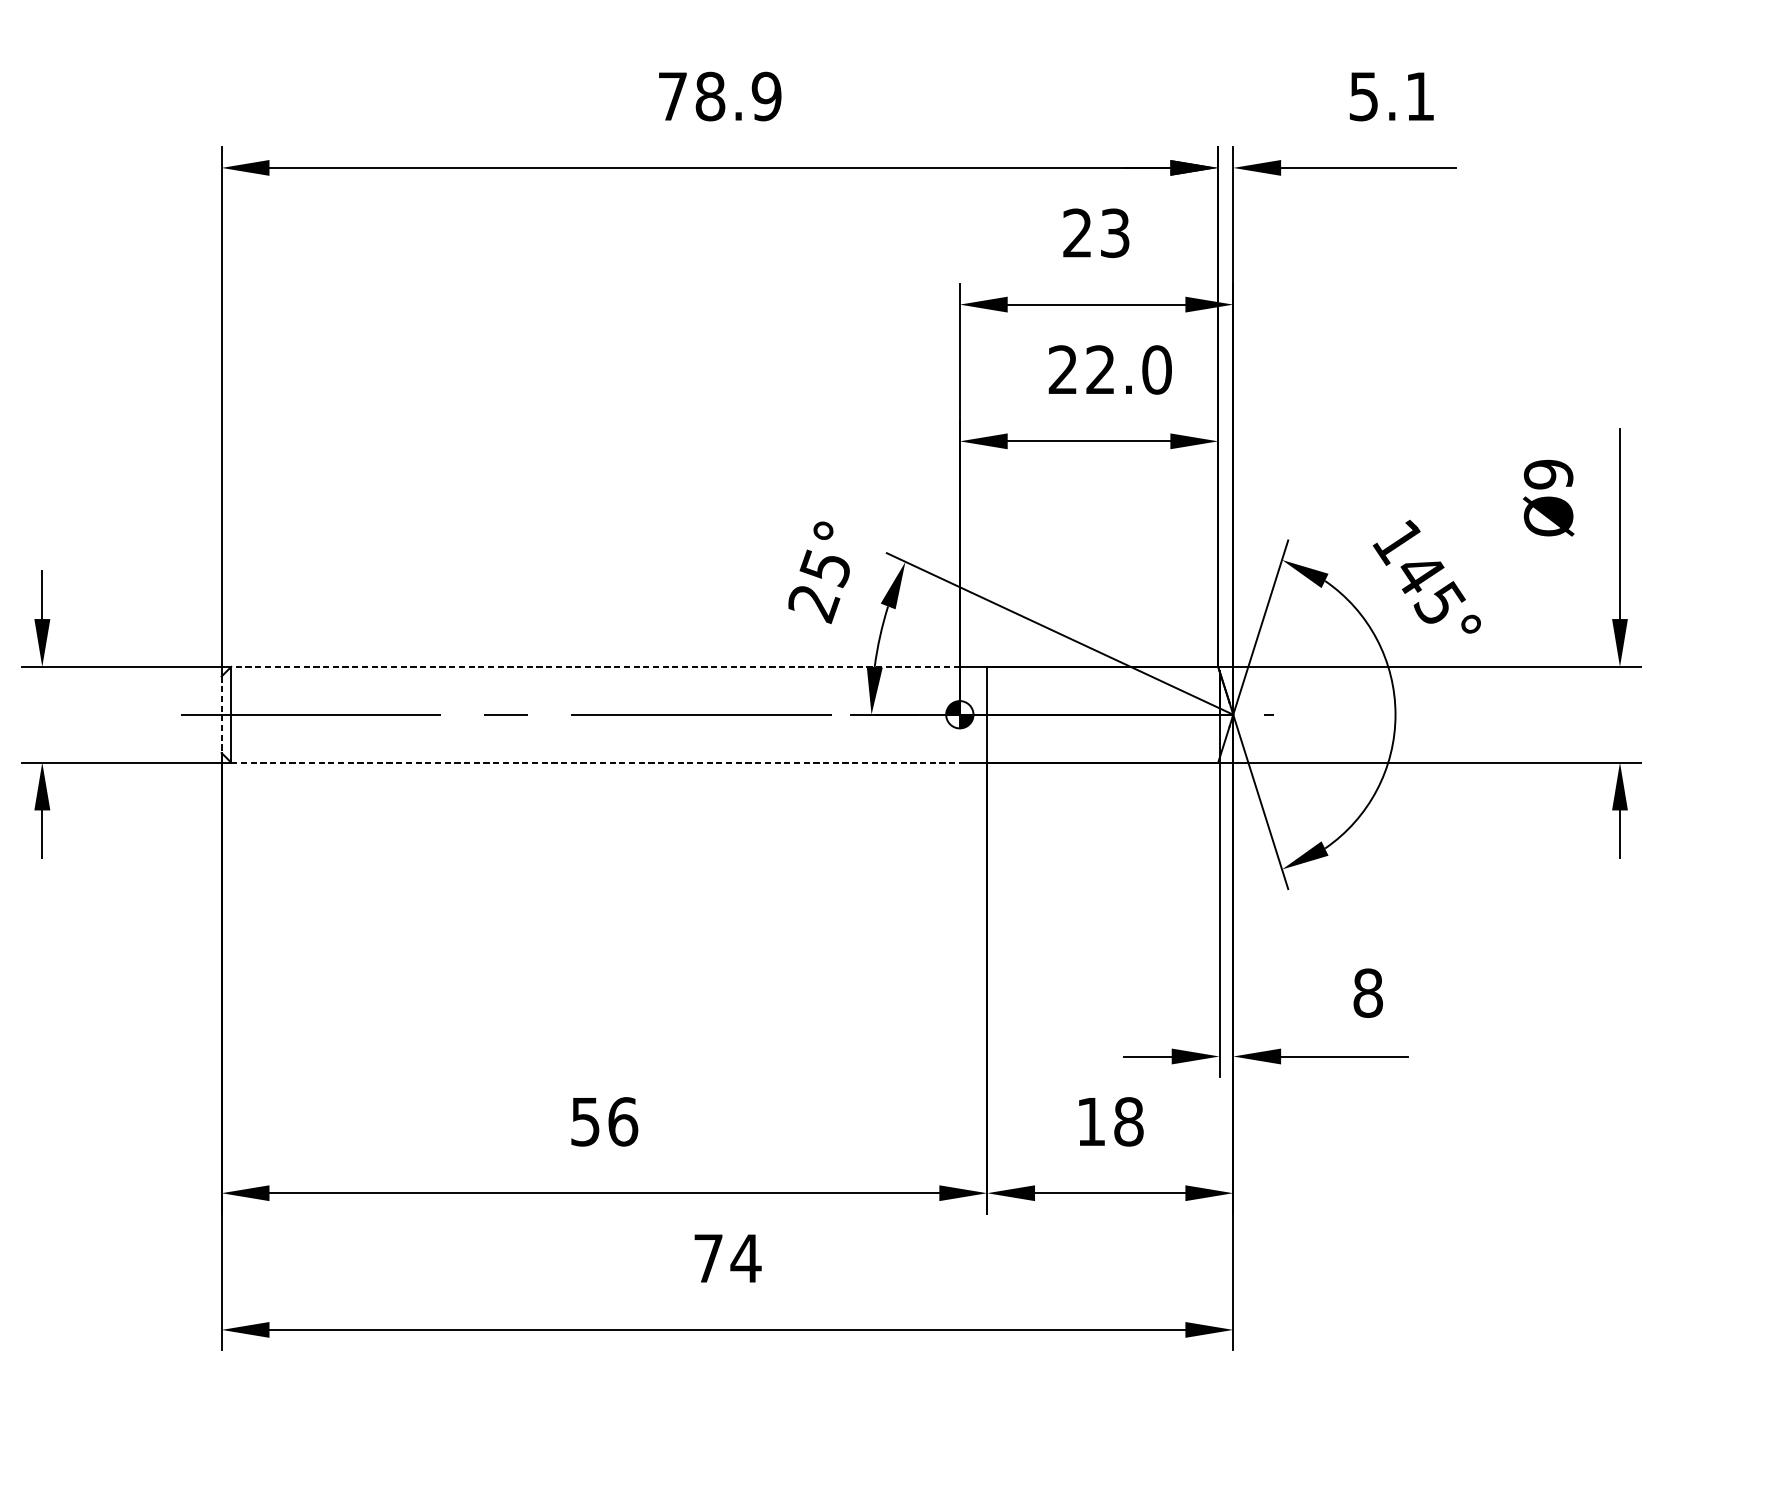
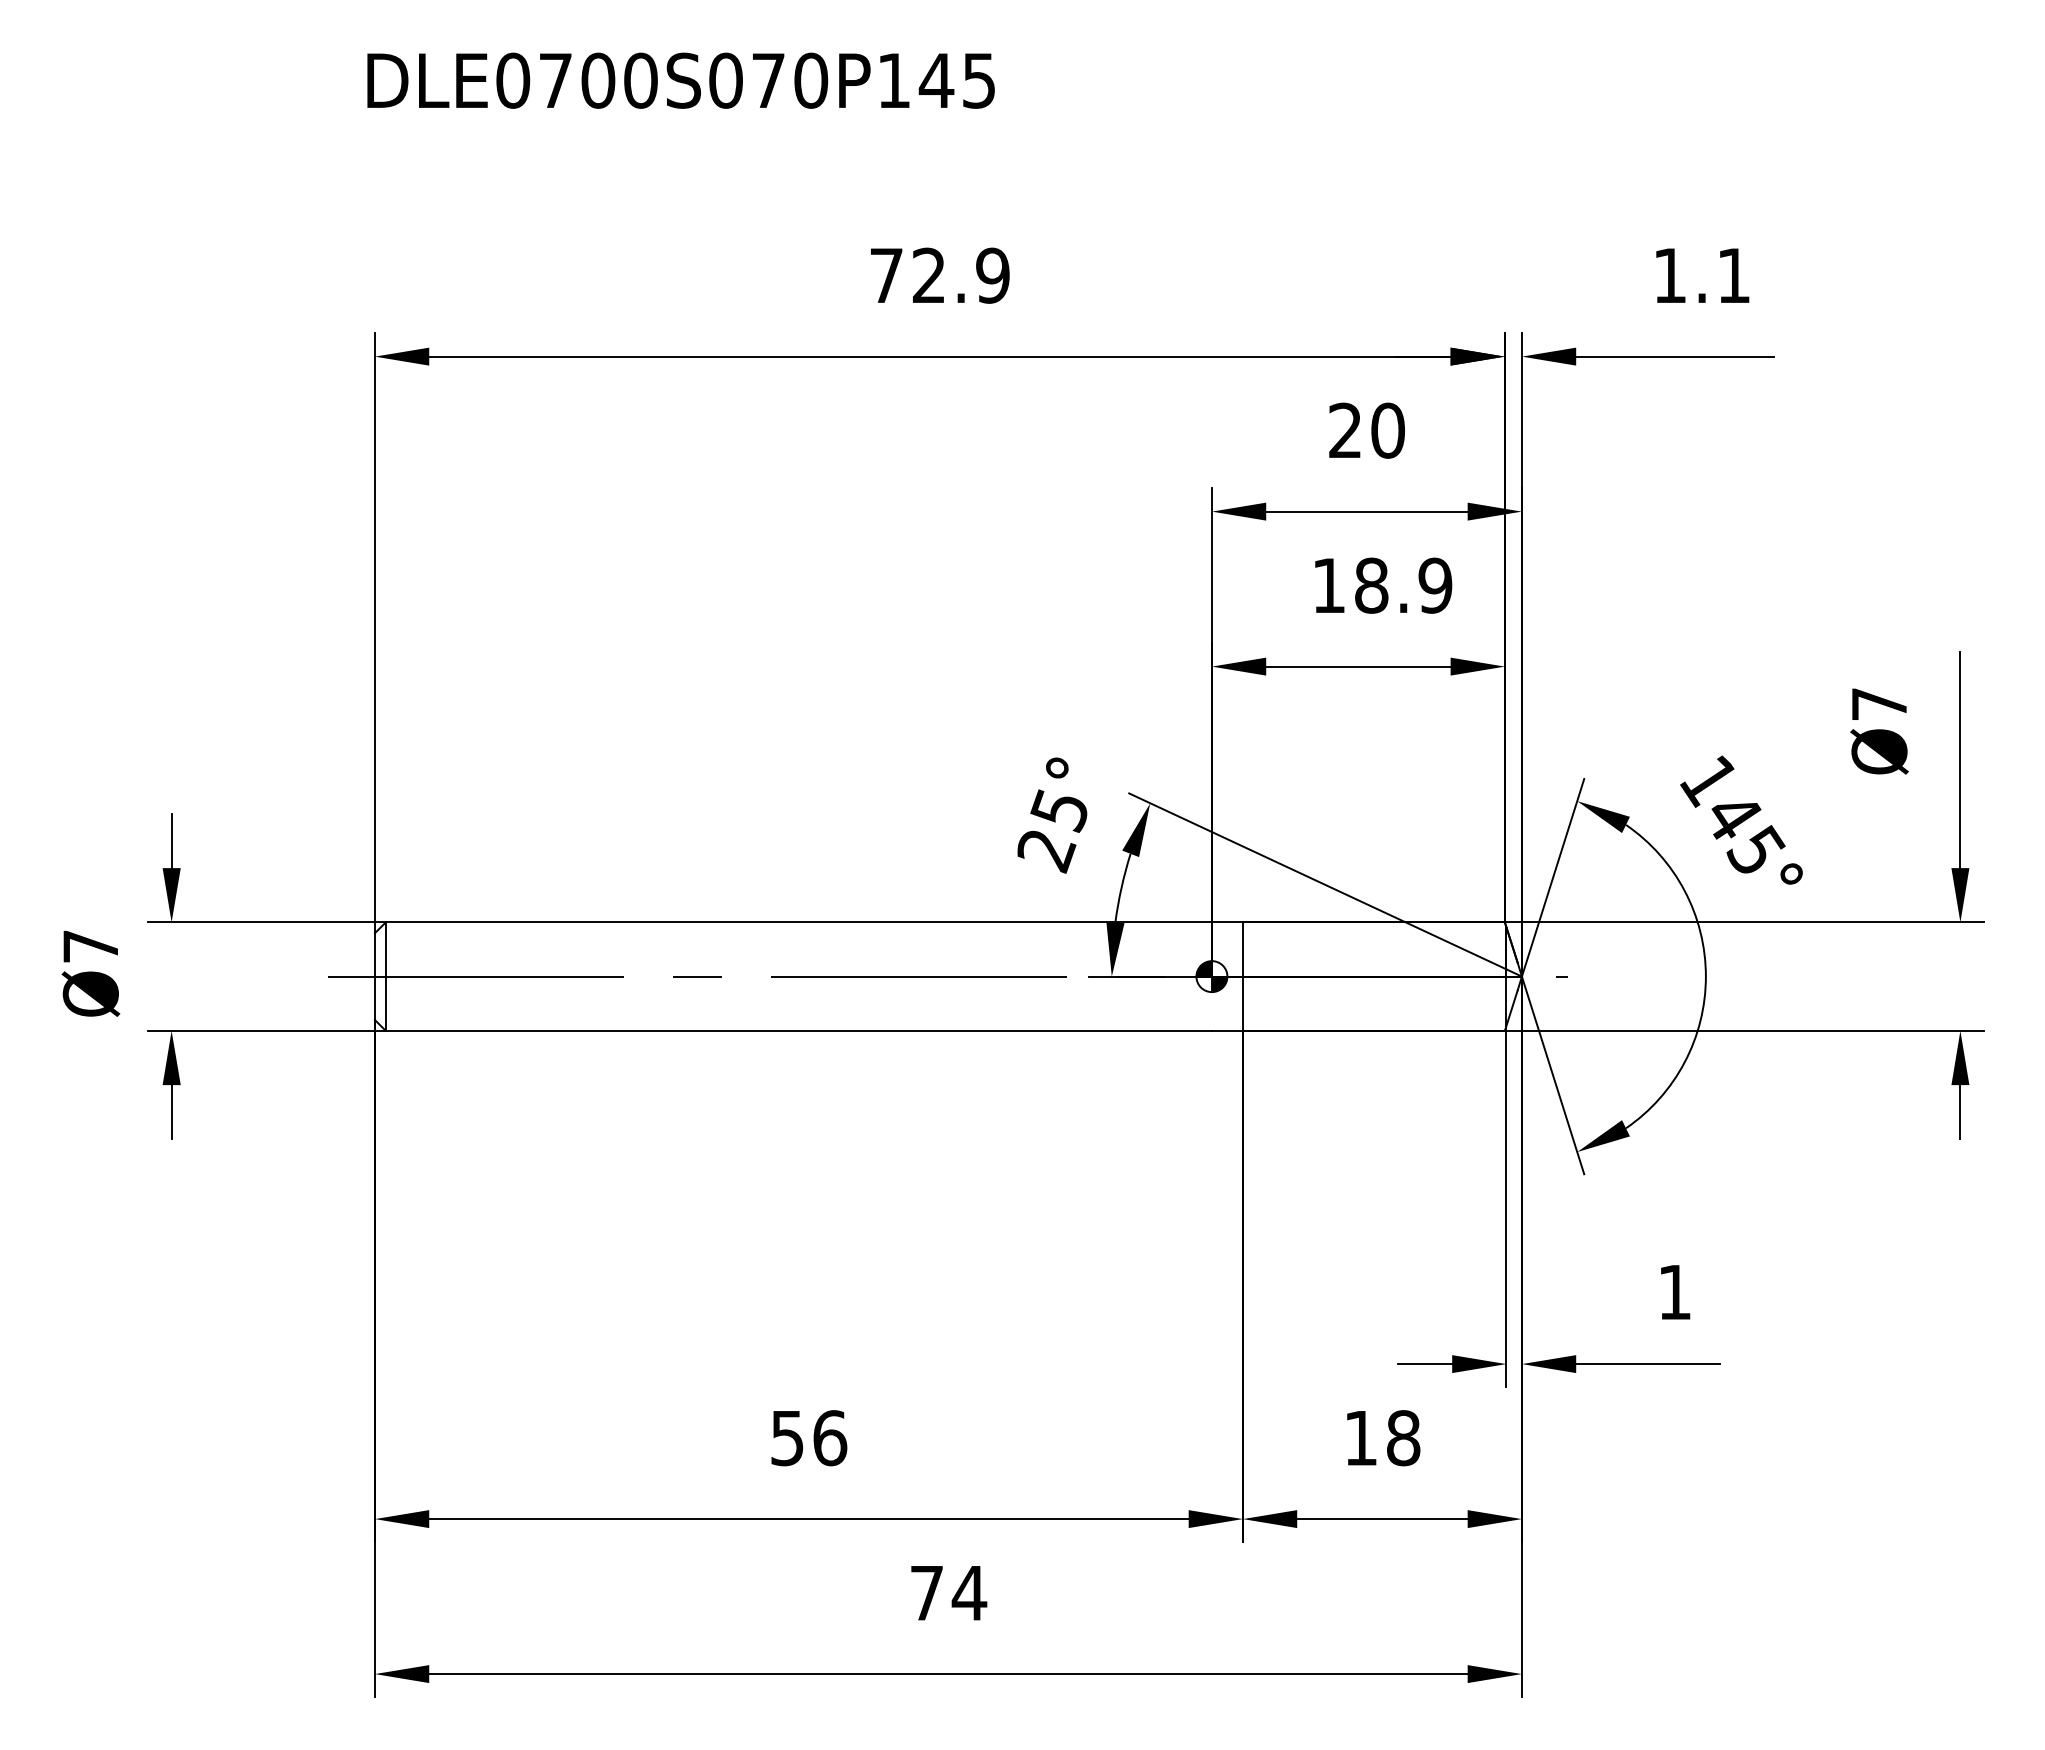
text: (709, 96) -> (928, 275), 78.9 -> 72.9
text: (1363, 96) -> (1669, 275), 5.1 -> 1.1
text: (1114, 233) -> (1387, 430), 23 -> 20
text: (1110, 369) -> (1382, 585), 22.0 -> 18.9
text: (1548, 474) -> (1879, 704), Ø9 -> Ø7
line: (595, 667) -> (798, 922), dashed -> solid
line: (221, 715) -> (374, 977), dashed -> solid
line: (596, 762) -> (799, 1030), dashed -> solid
text: (1367, 993) -> (1674, 1292), 8 -> 1

